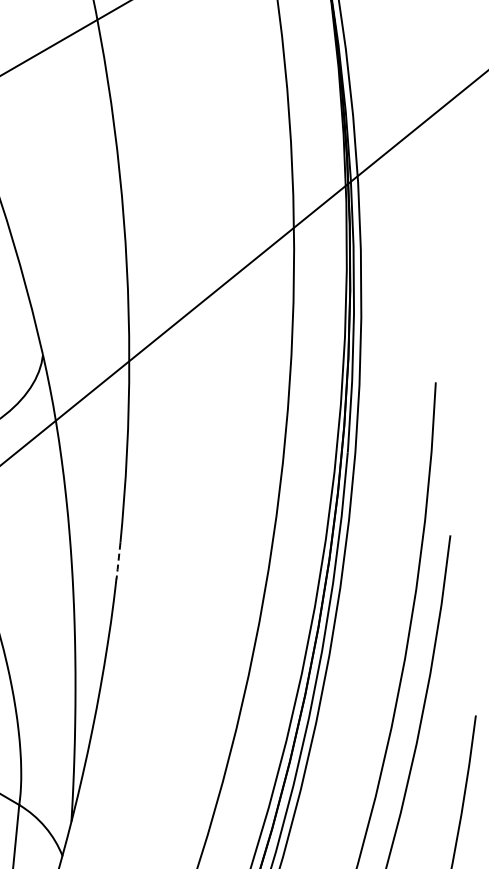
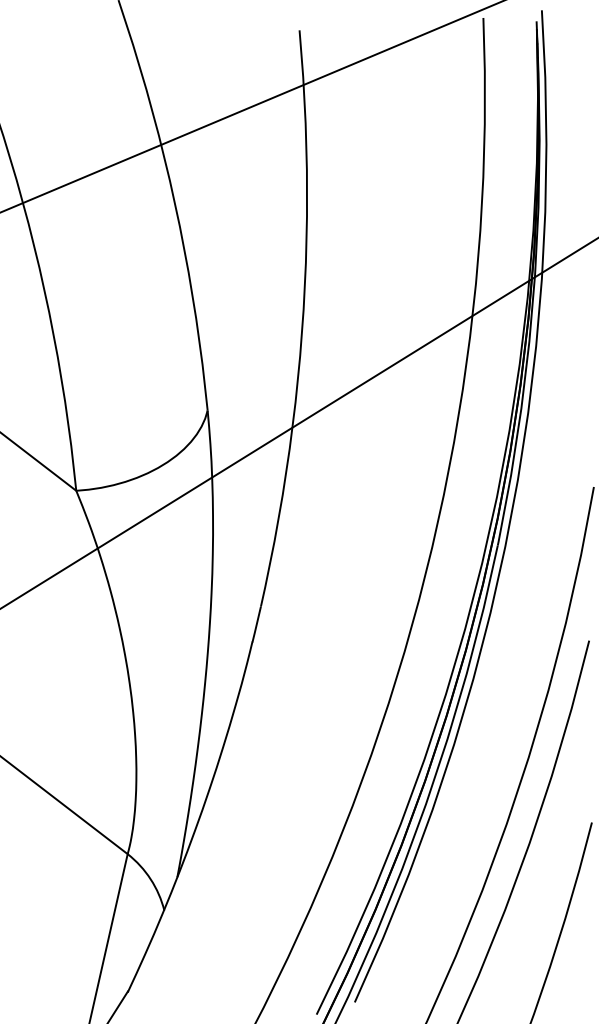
line: (118, 562) -> (256, 625), dashed -> solid

